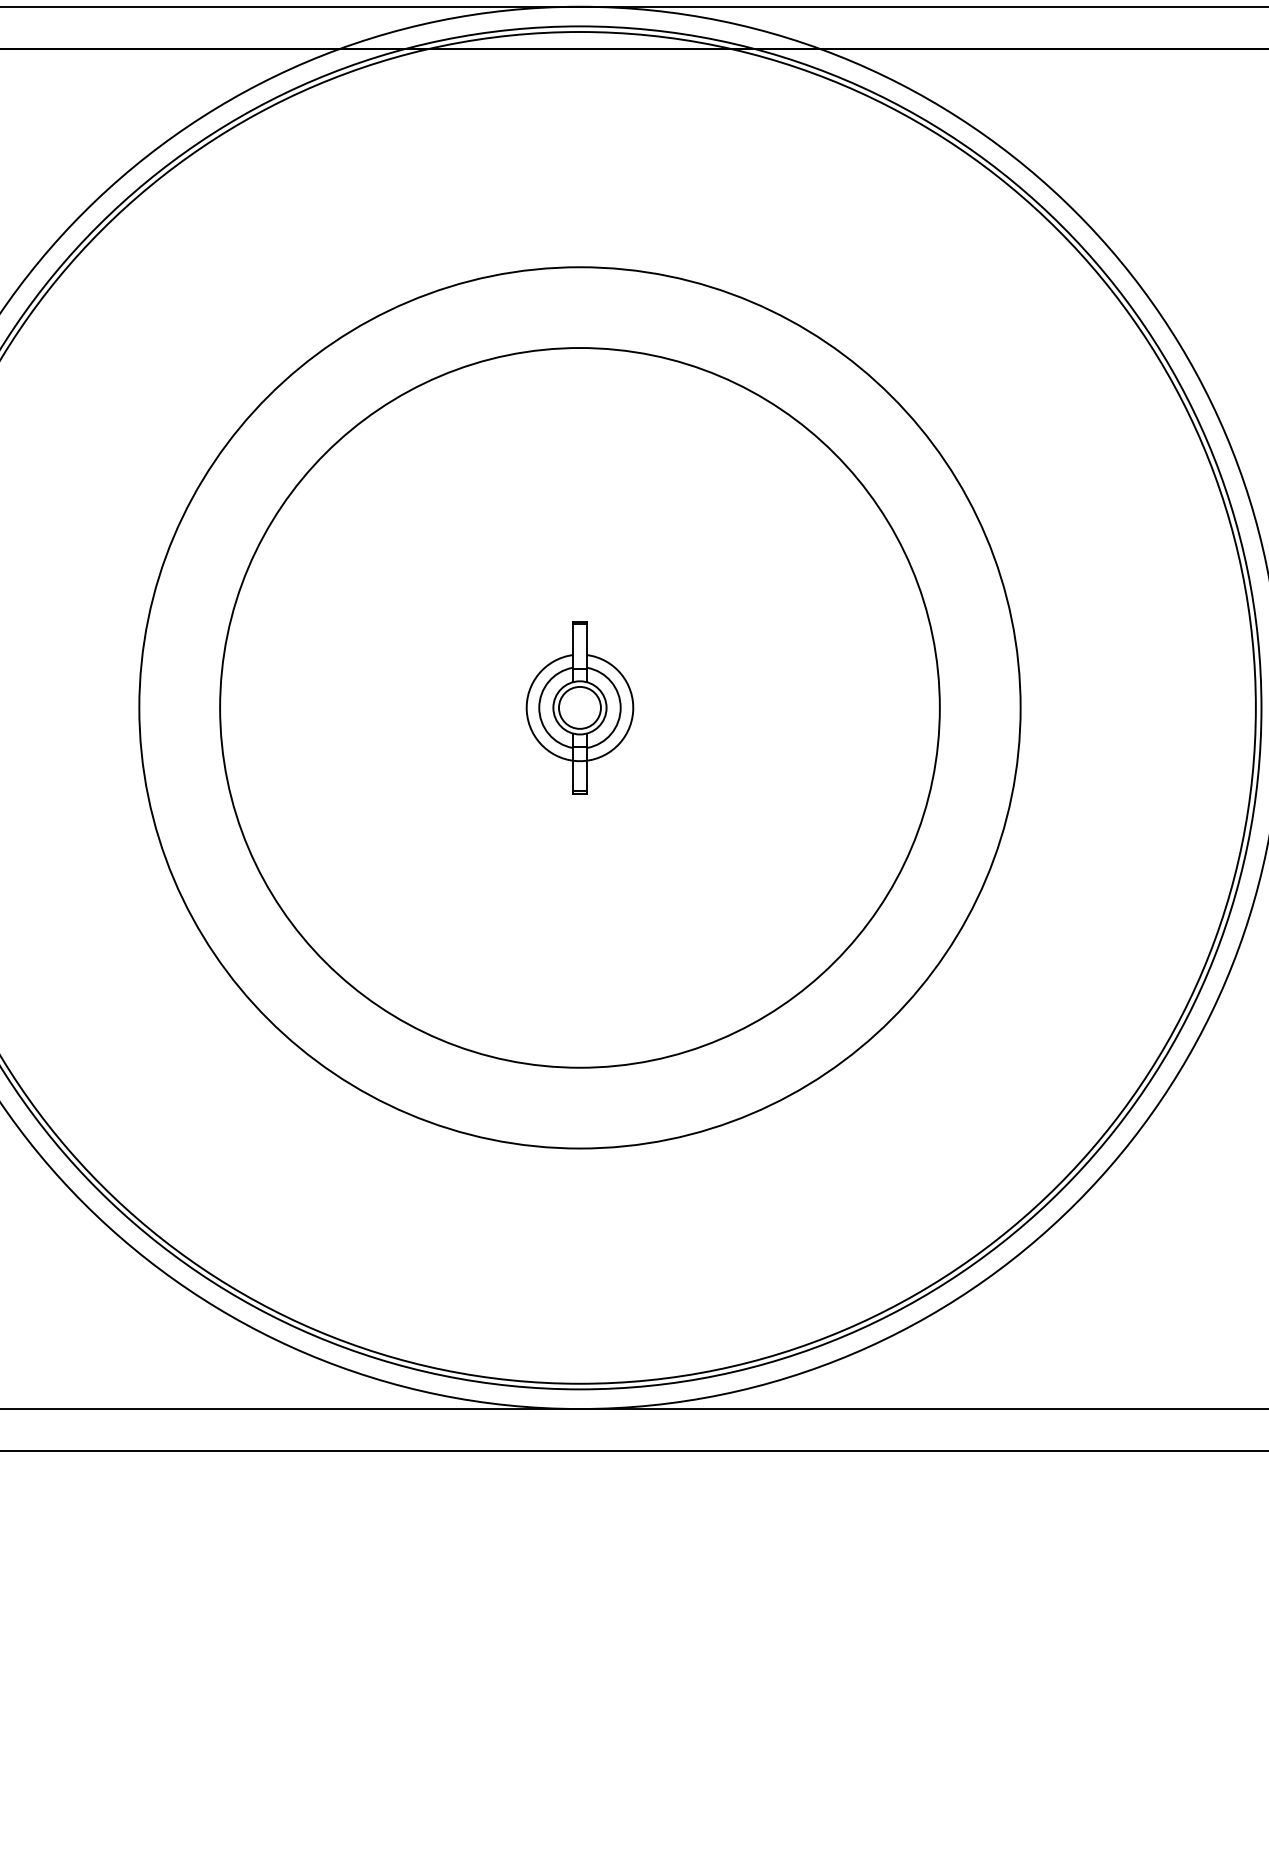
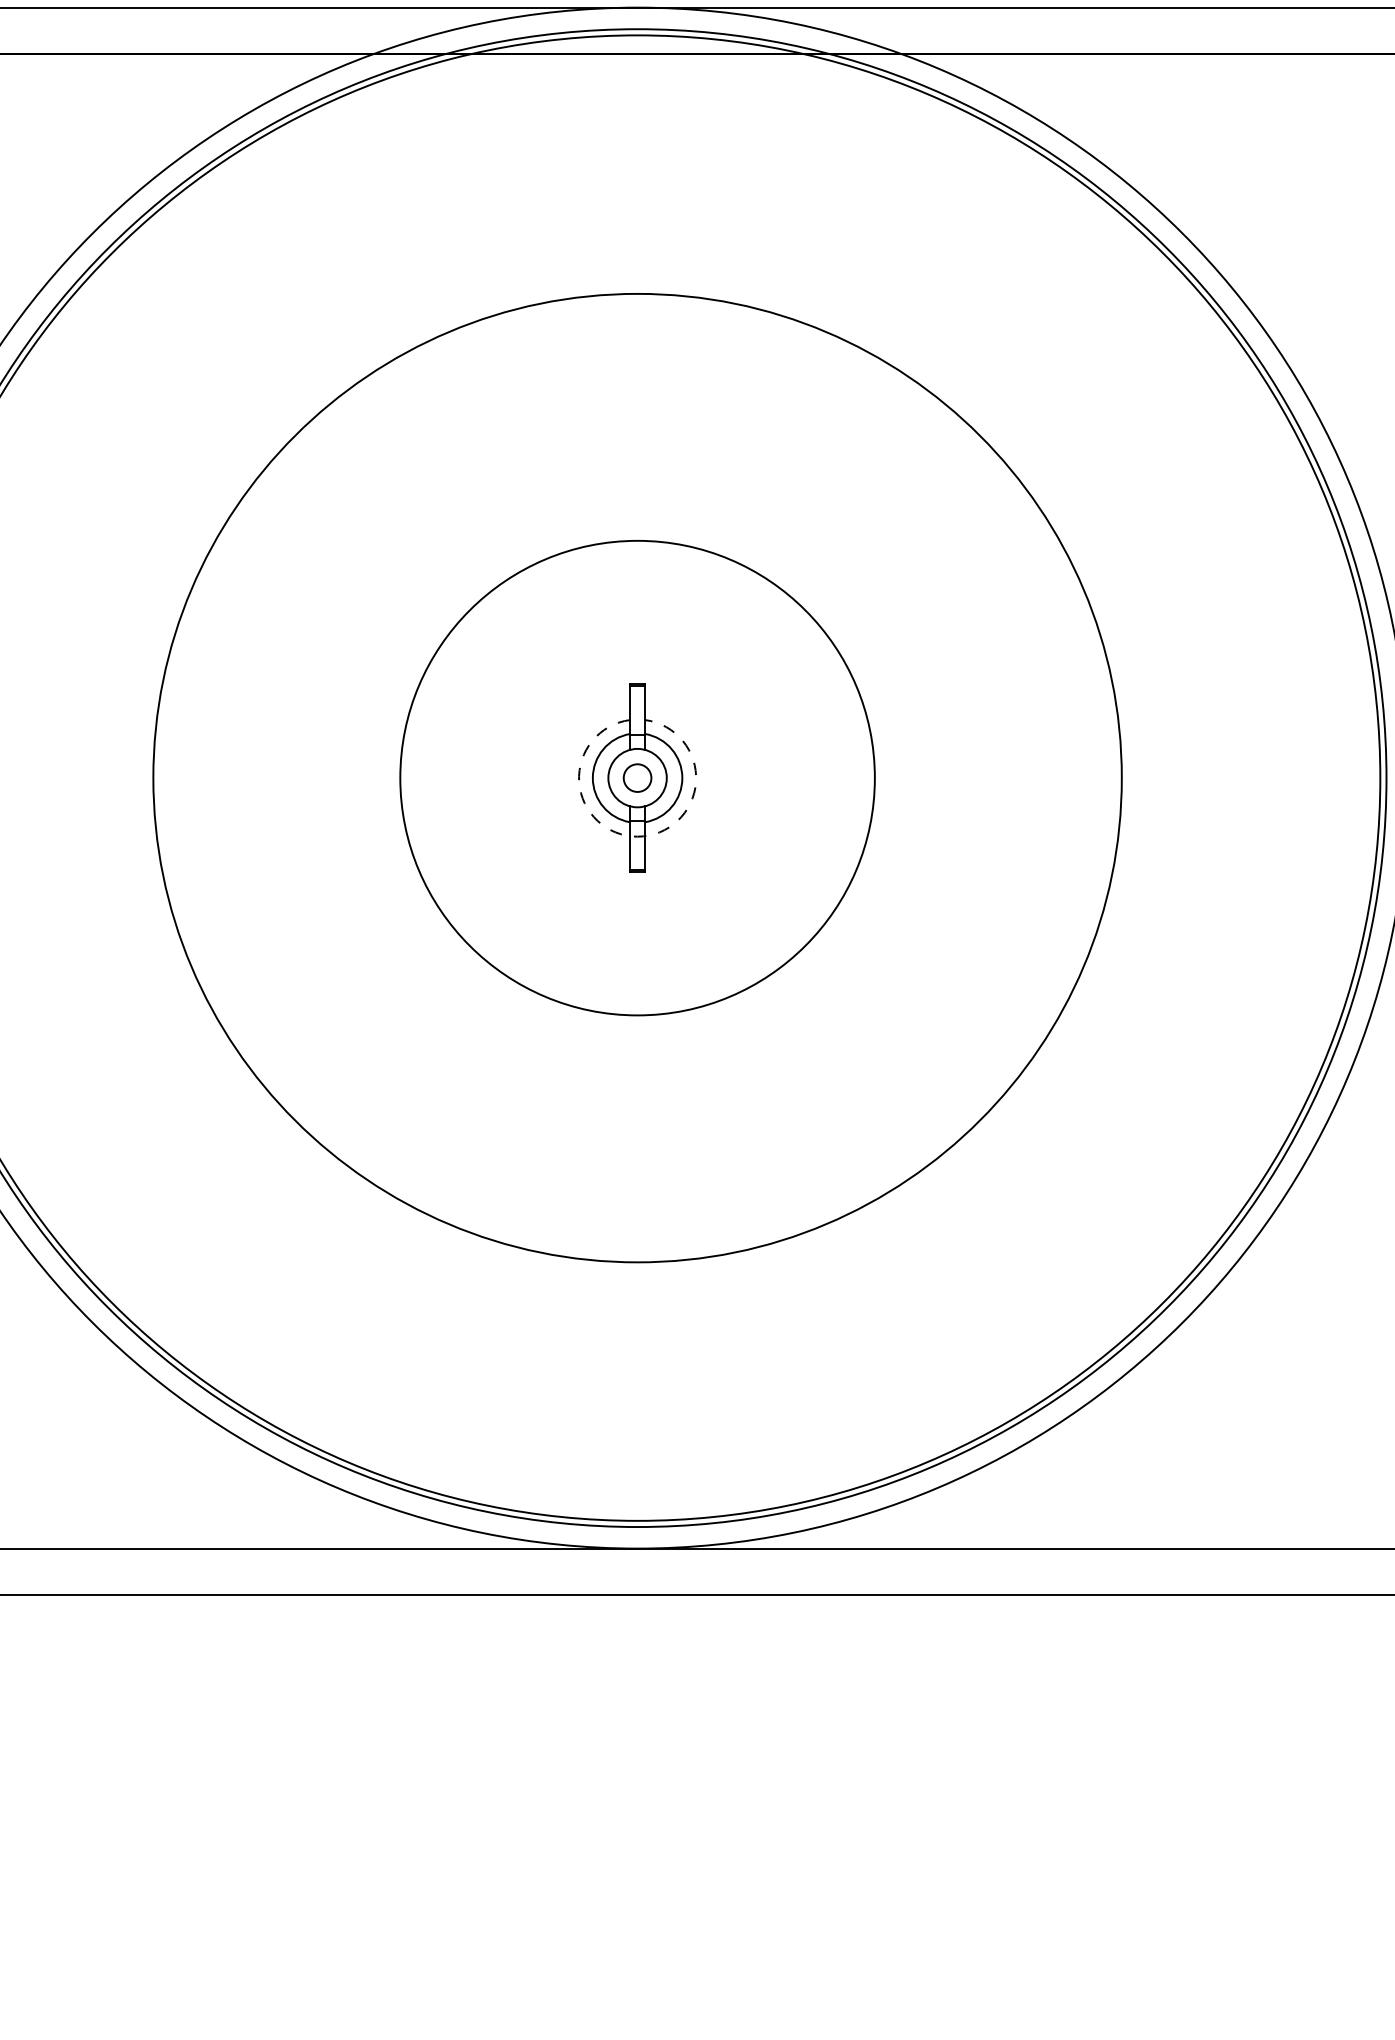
circle: (579, 707) -> (637, 777), size x0.6
circle: (579, 708) -> (637, 778), size x0.6
arc: (579, 761) -> (637, 836), solid -> dashed

